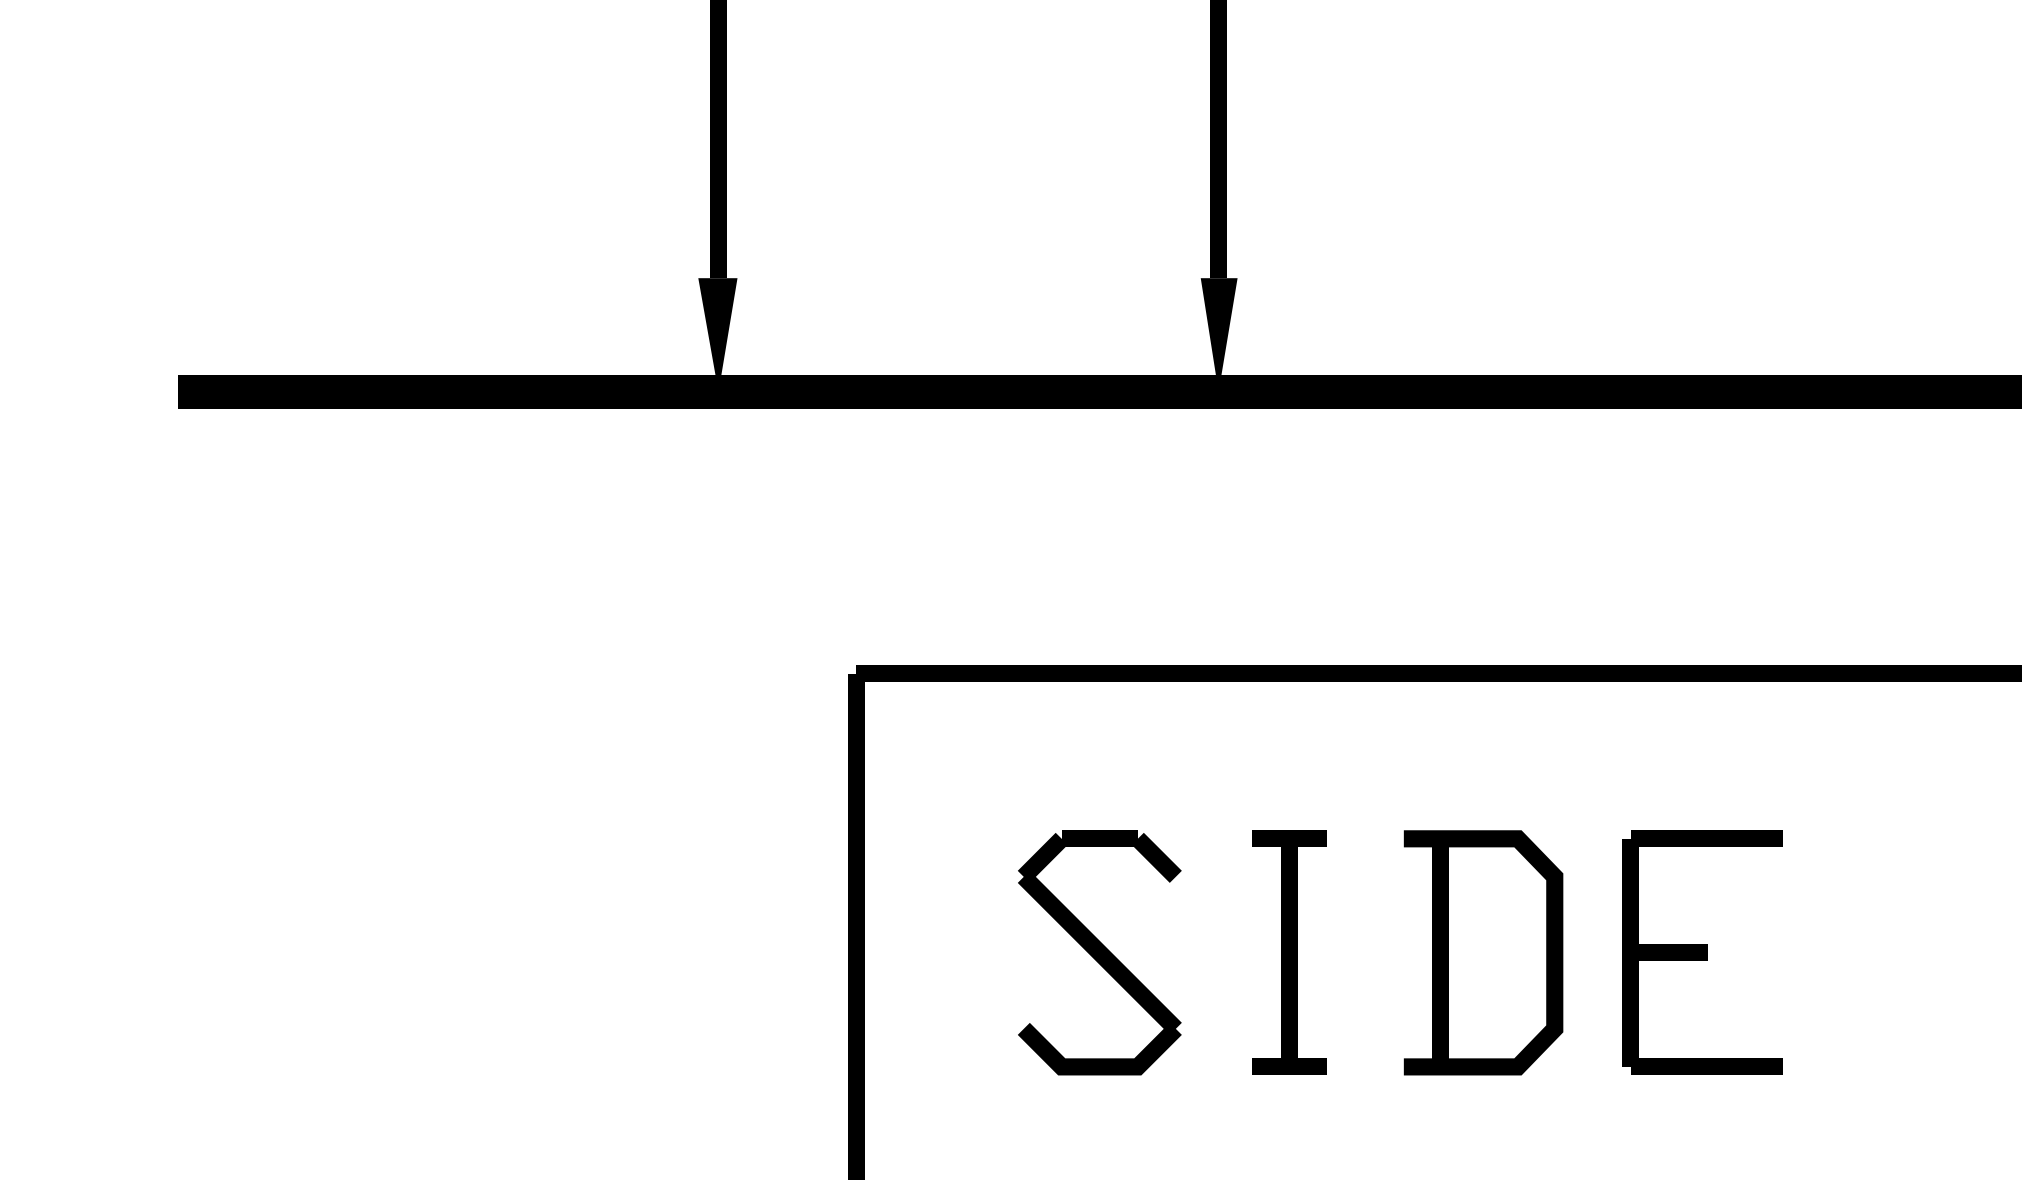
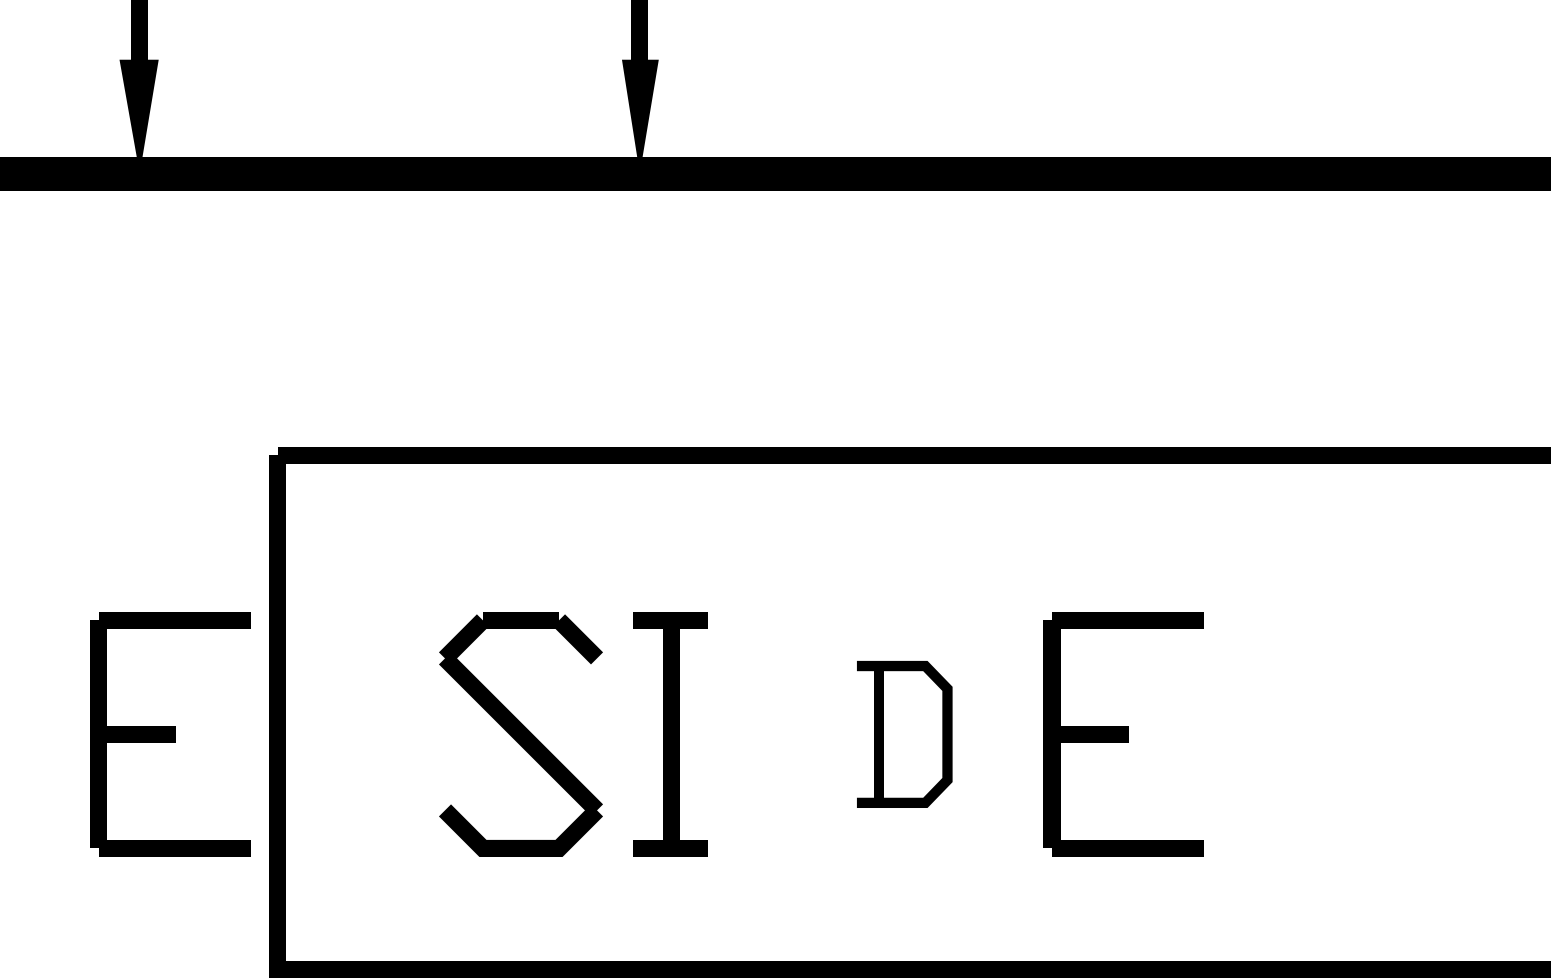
part: (749, 952) -> (170, 734), added
part: (1289, 952) -> (670, 734), moved
part: (1483, 952) -> (904, 734), size x0.6

